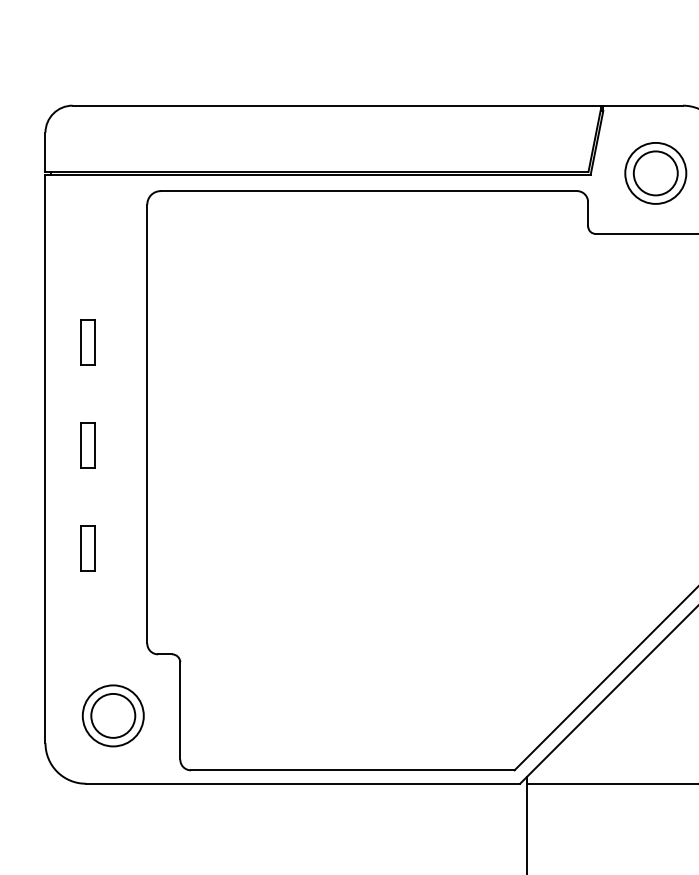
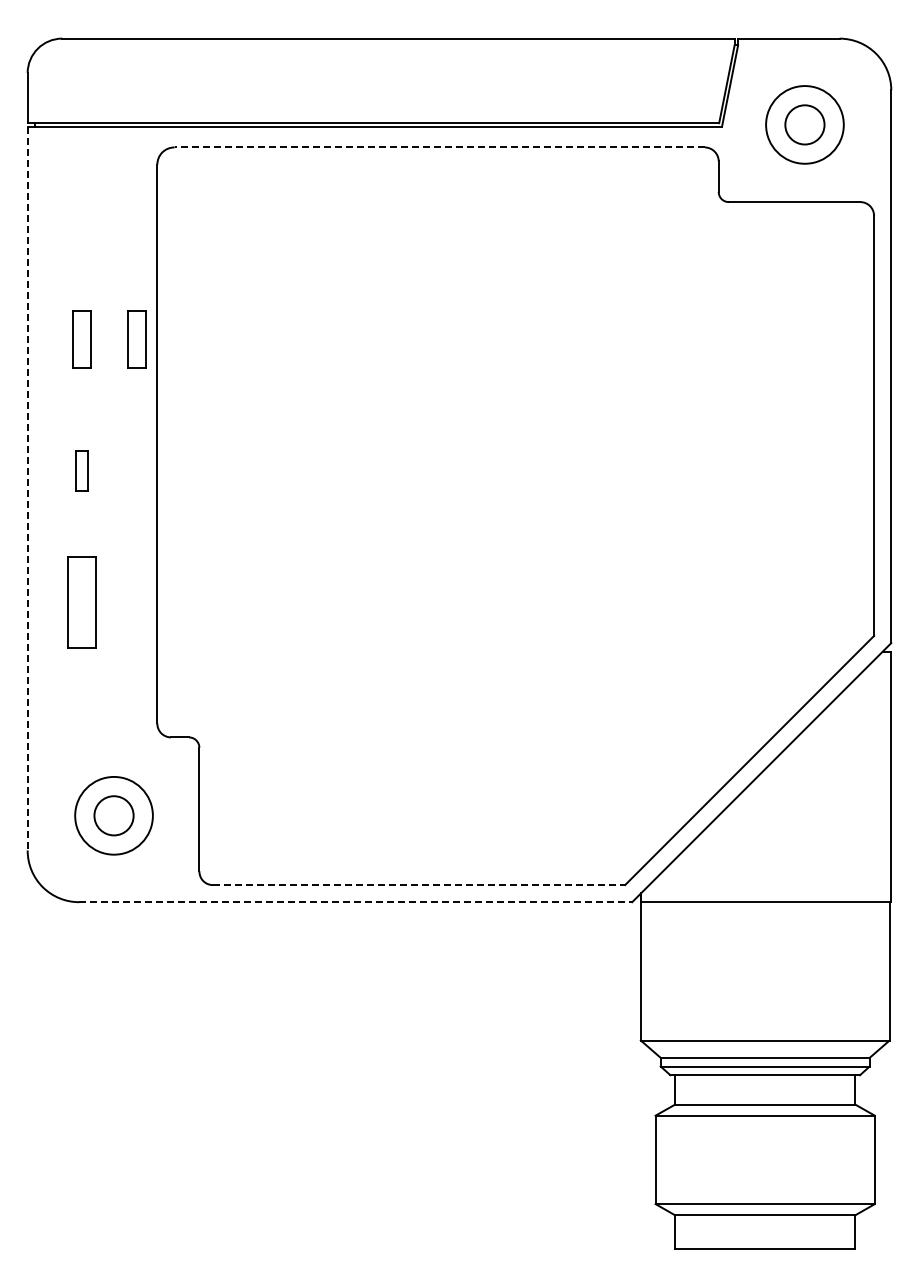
circle: (655, 173) -> (804, 124), size x0.7
line: (368, 191) -> (439, 147), solid -> dashed
part: (130, 341) -> (136, 339), added
part: (87, 445) -> (81, 471), size x0.7
line: (45, 458) -> (27, 488), solid -> dashed
part: (87, 548) -> (81, 602), size x1.6
circle: (113, 715) -> (114, 815), size x0.7
line: (353, 770) -> (419, 885), solid -> dashed
line: (303, 783) -> (356, 902), solid -> dashed

